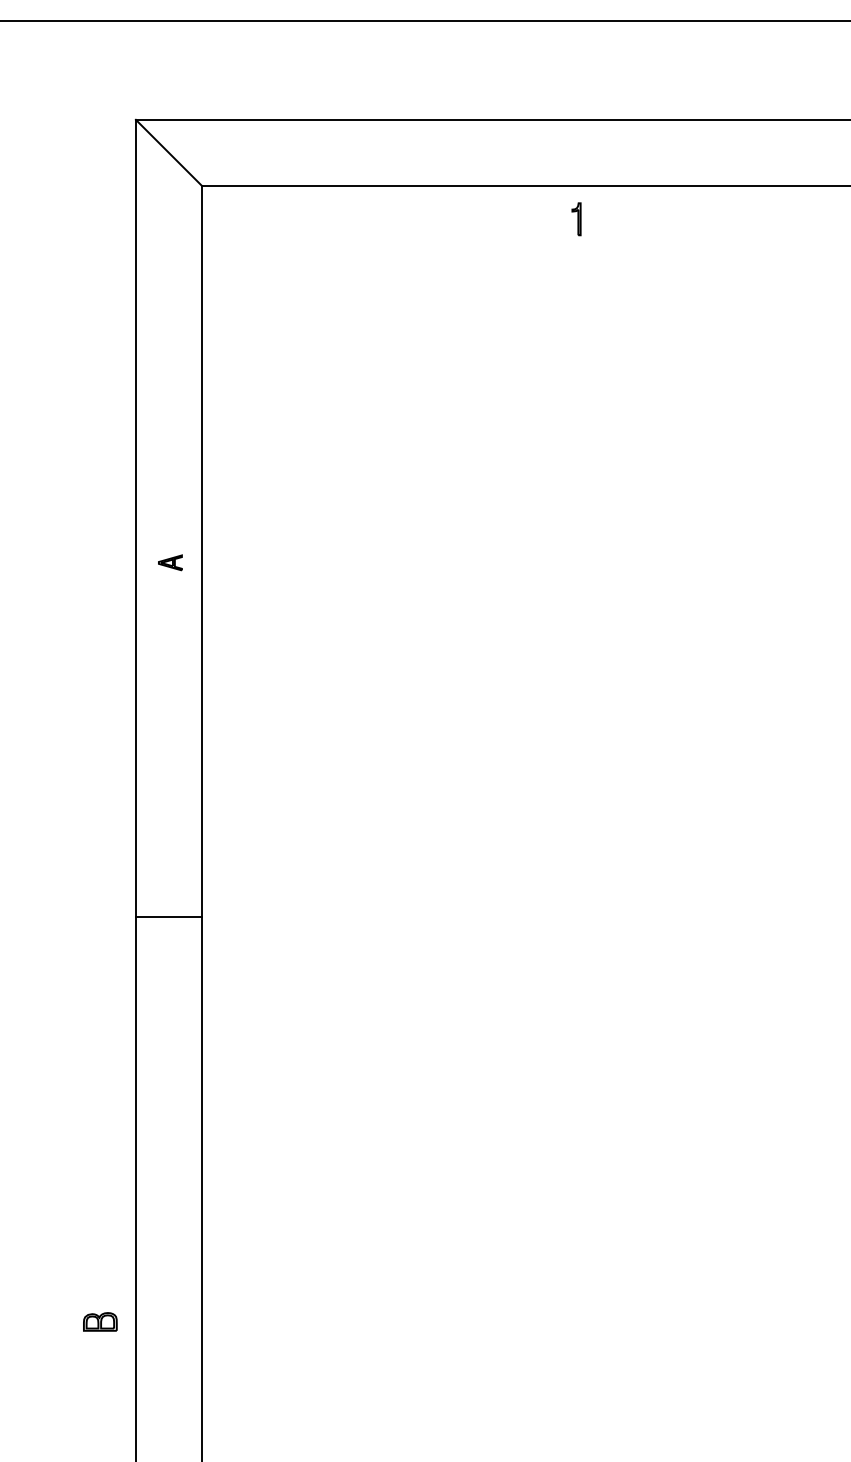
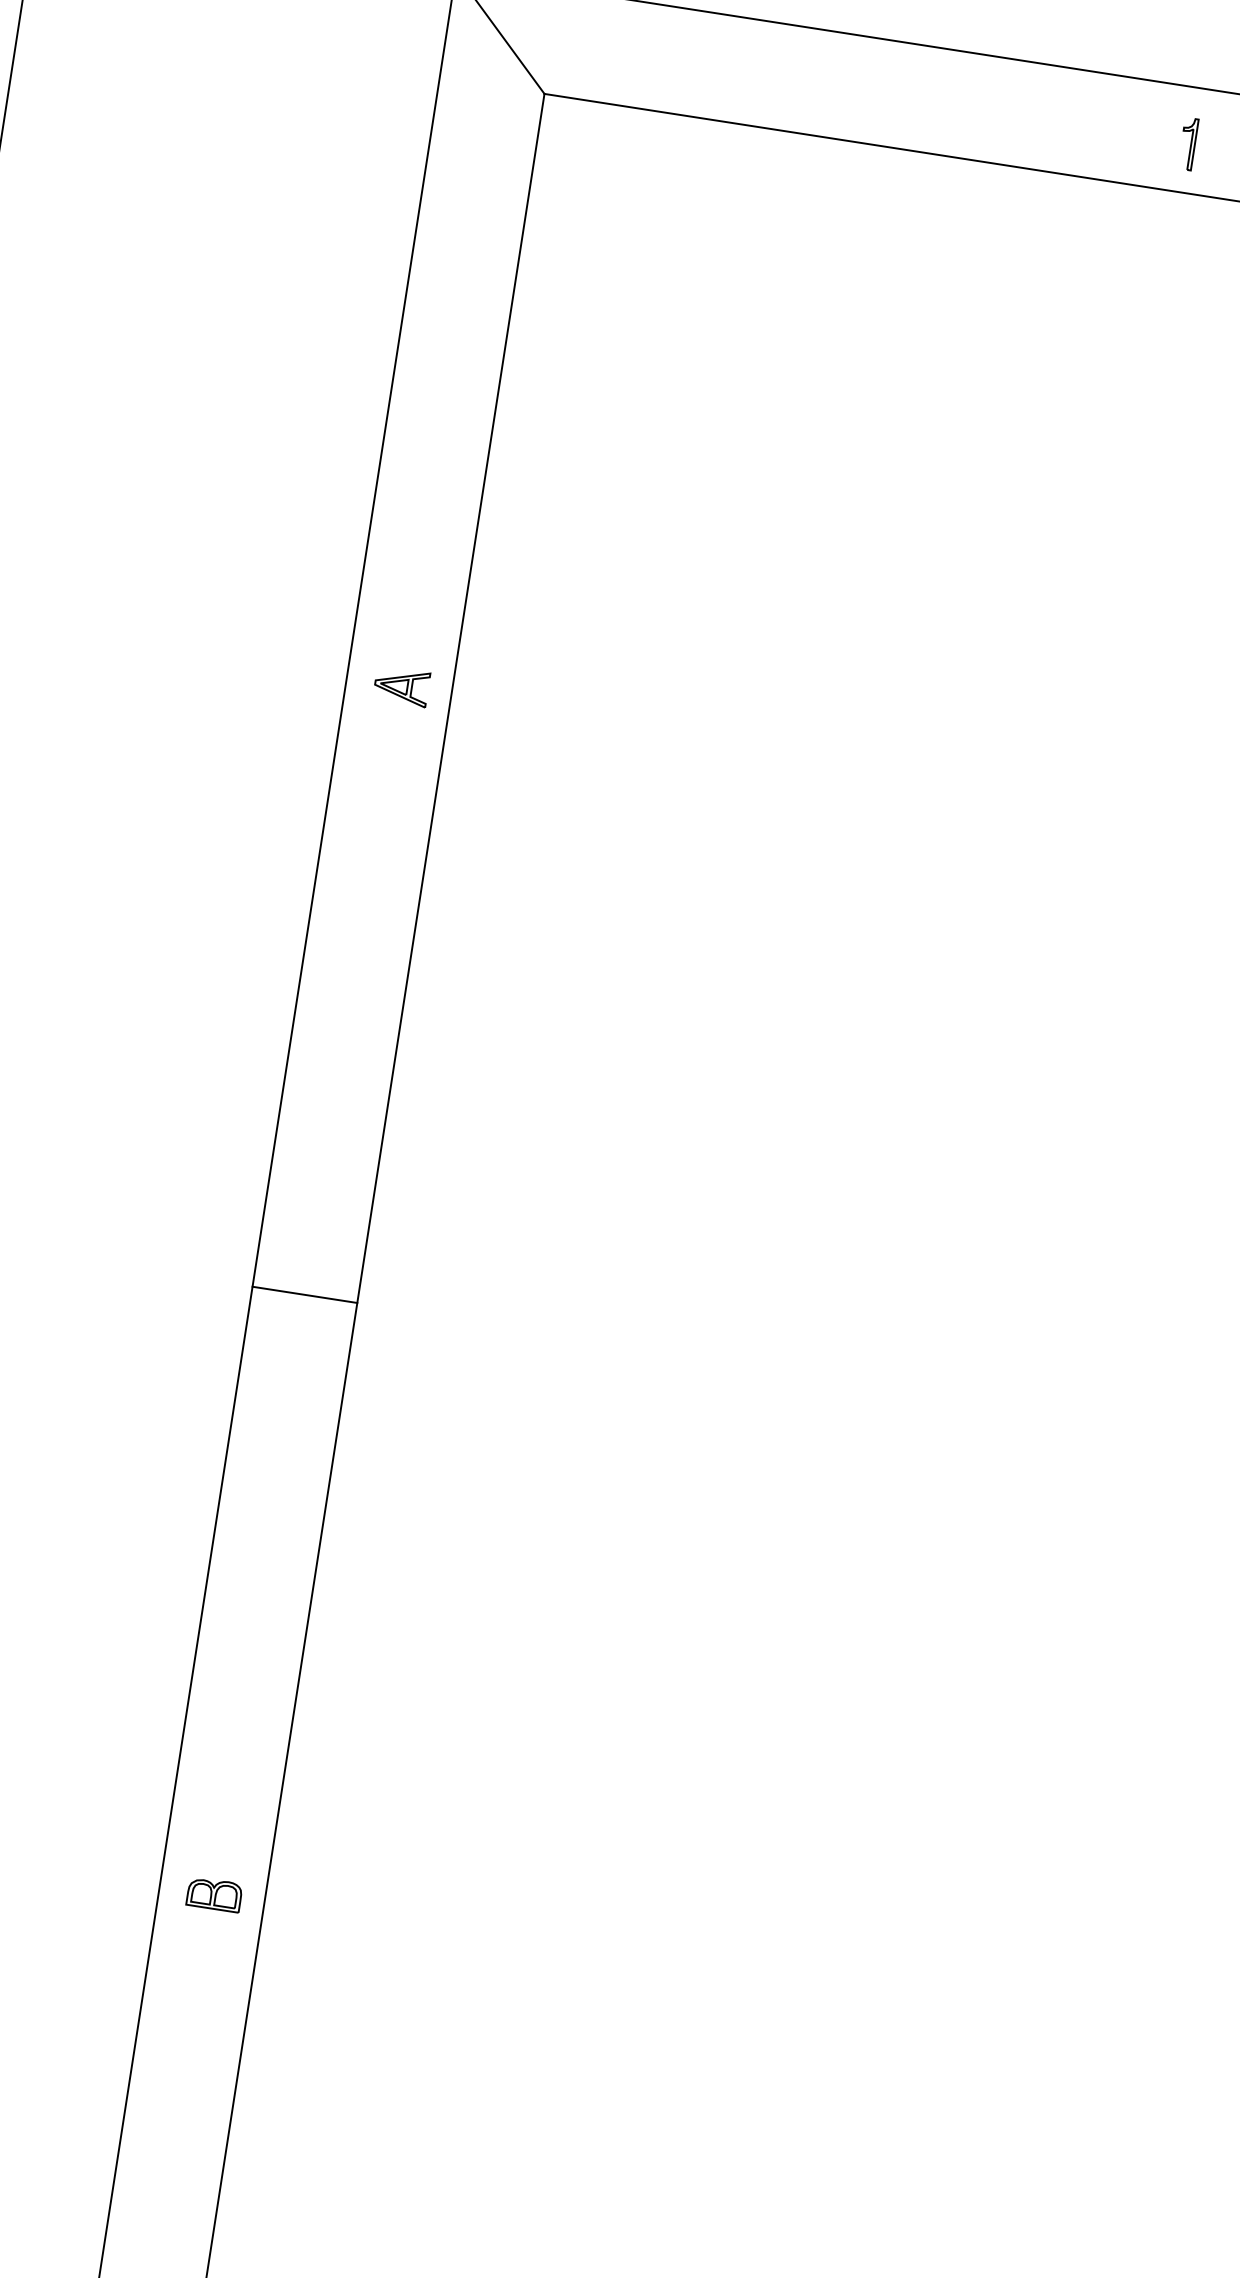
part: (576, 219) -> (1188, 144), moved
part: (170, 562) -> (401, 685), size x1.43
line: (168, 917) -> (304, 1295), moved
part: (100, 1321) -> (214, 1893), moved

